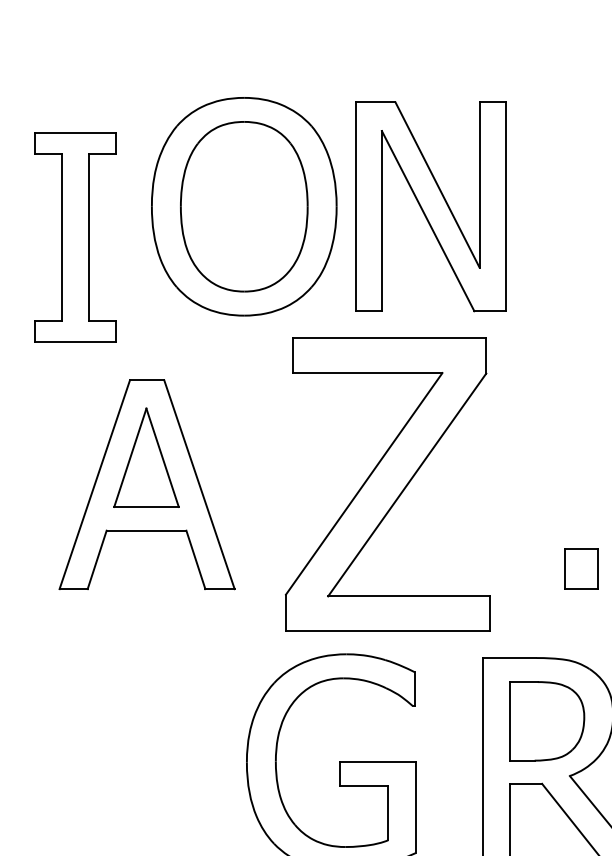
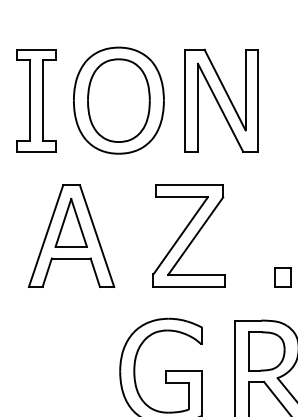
part: (430, 206) -> (221, 100), moved
part: (75, 237) -> (36, 100), moved
part: (387, 483) -> (188, 235), size x0.71

